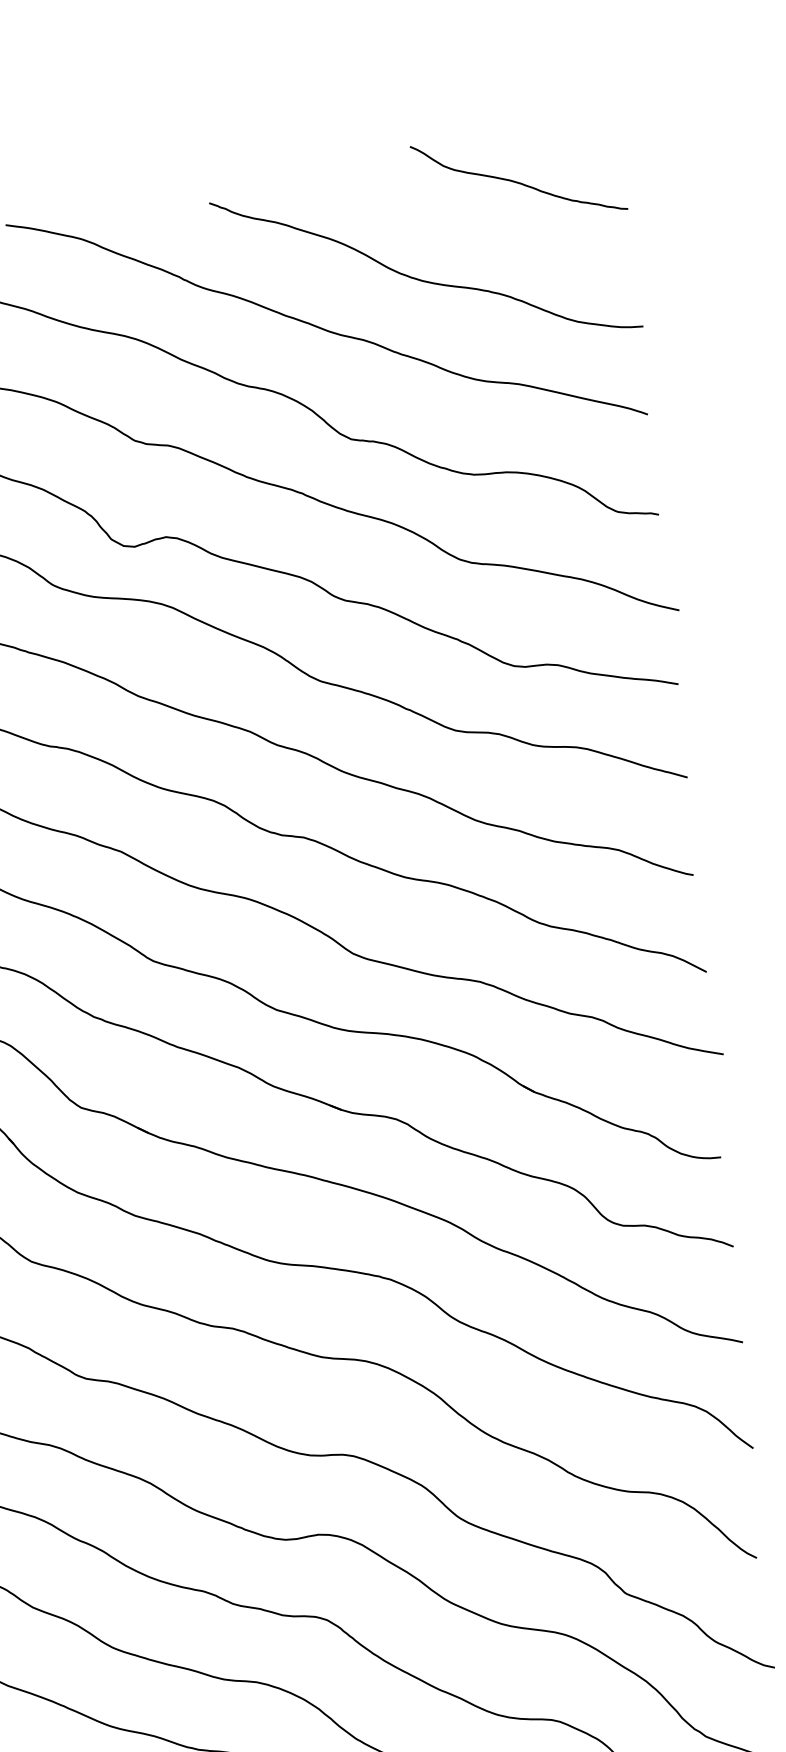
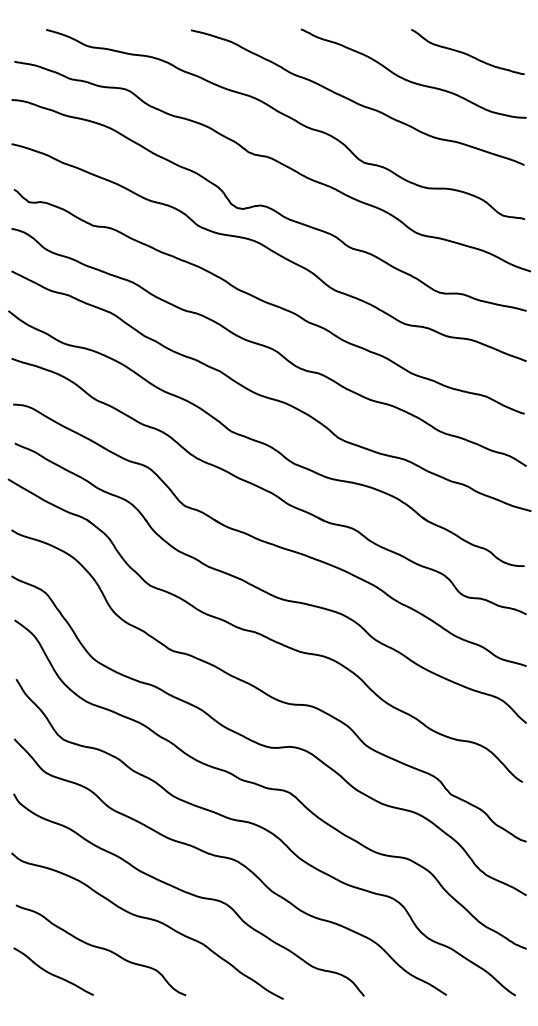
curve: (518, 180) -> (467, 53), moved

